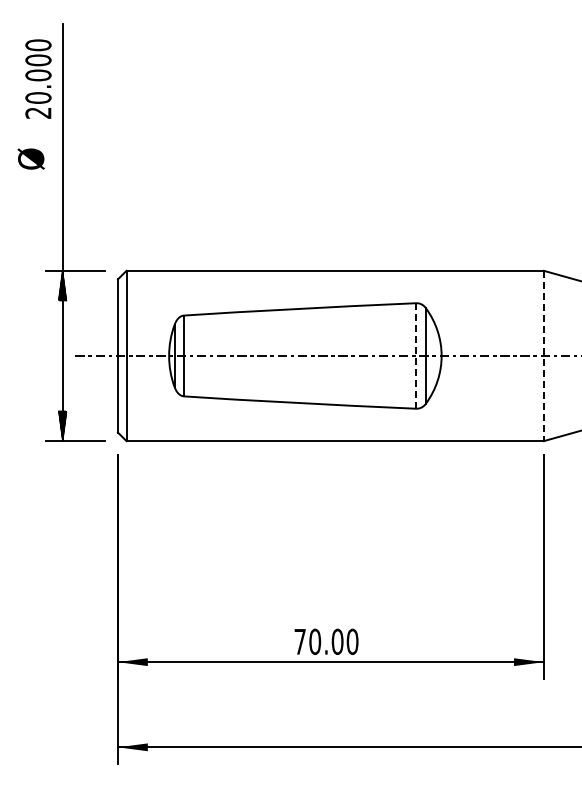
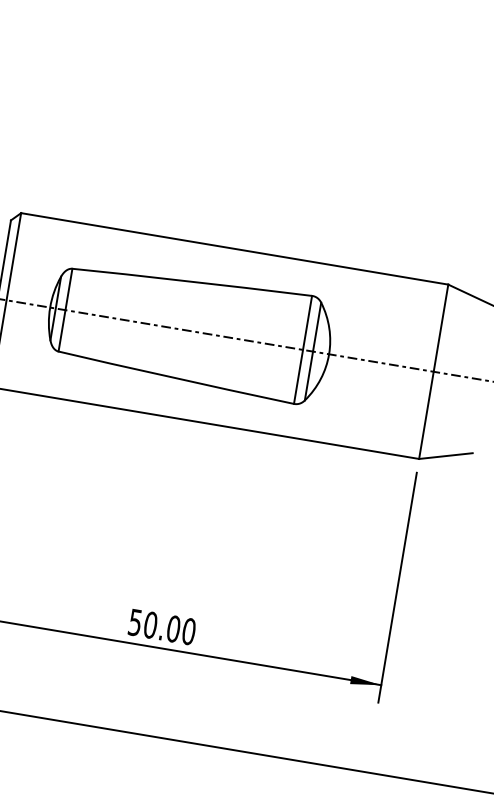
line: (416, 355) -> (303, 349), dashed -> solid
line: (543, 356) -> (433, 372), dashed -> solid
text: (299, 641) -> (134, 622), 70.00 -> 50.00

